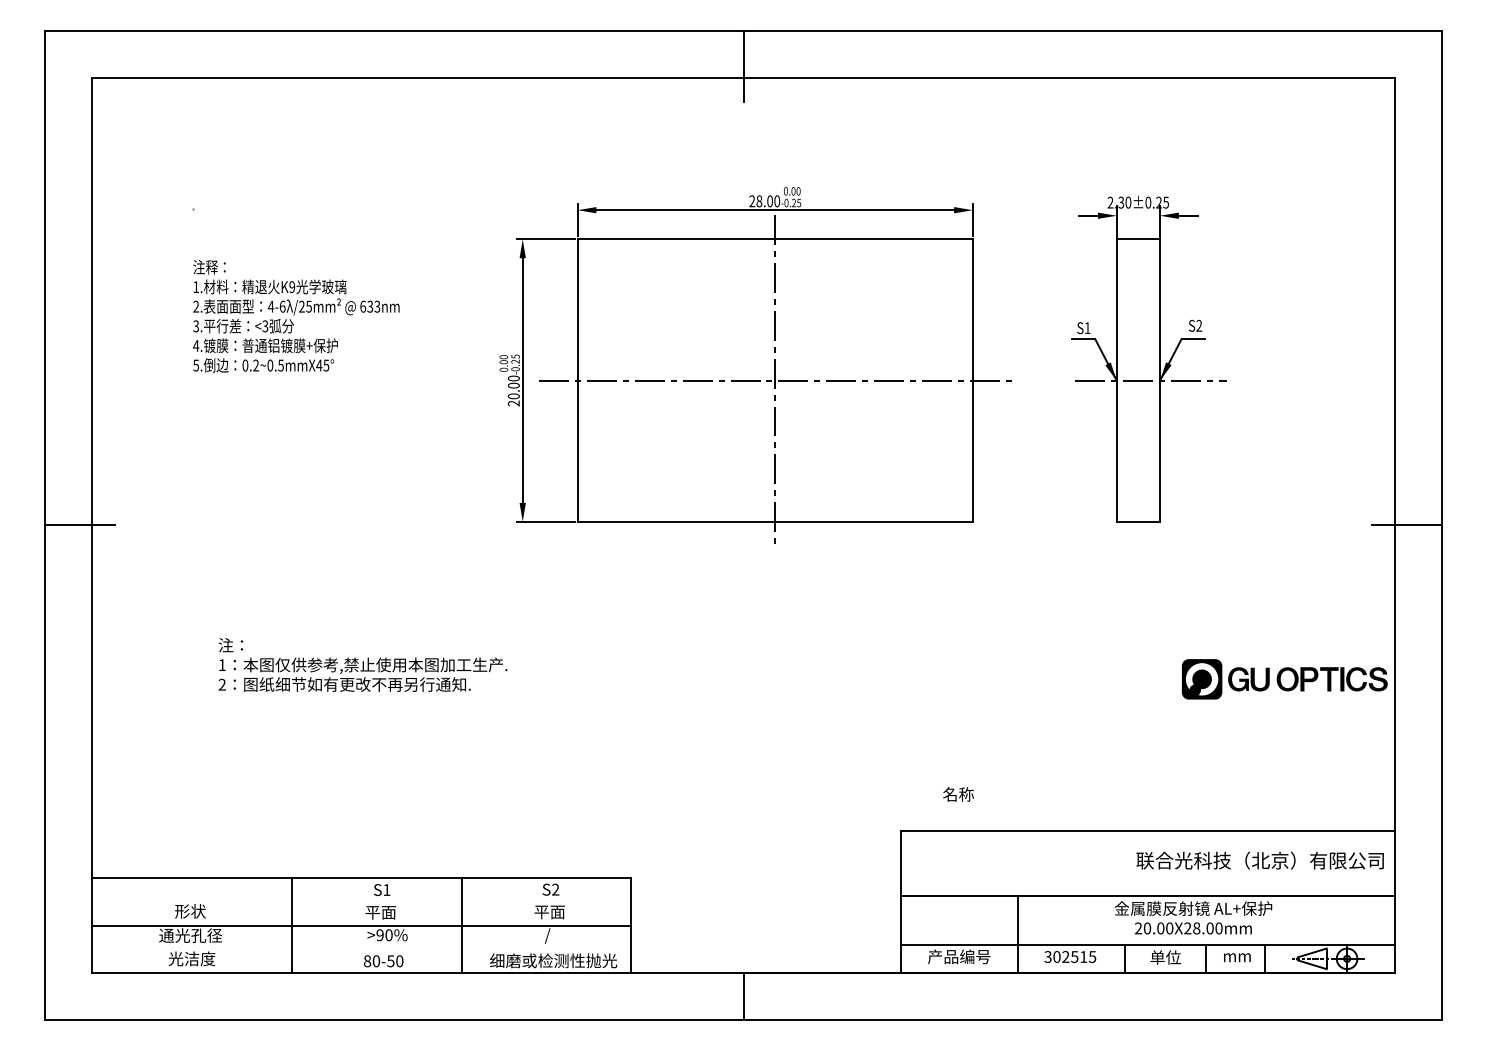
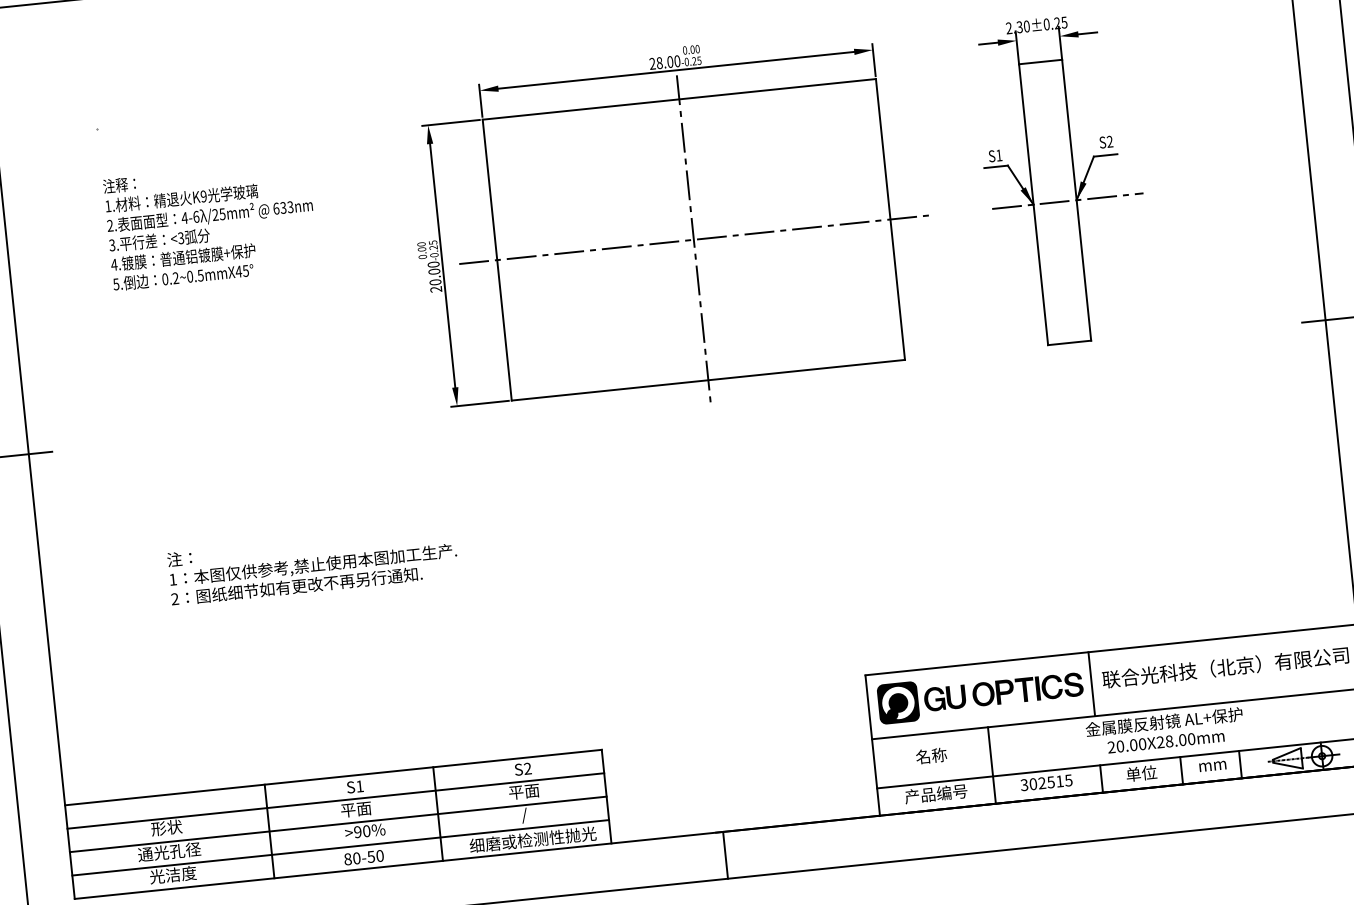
part: (1284, 679) -> (980, 694), moved
text: (958, 794) -> (931, 756), moved
line: (1125, 863) -> (1091, 684), added
line: (361, 902) -> (335, 801), added
line: (361, 949) -> (340, 848), added

